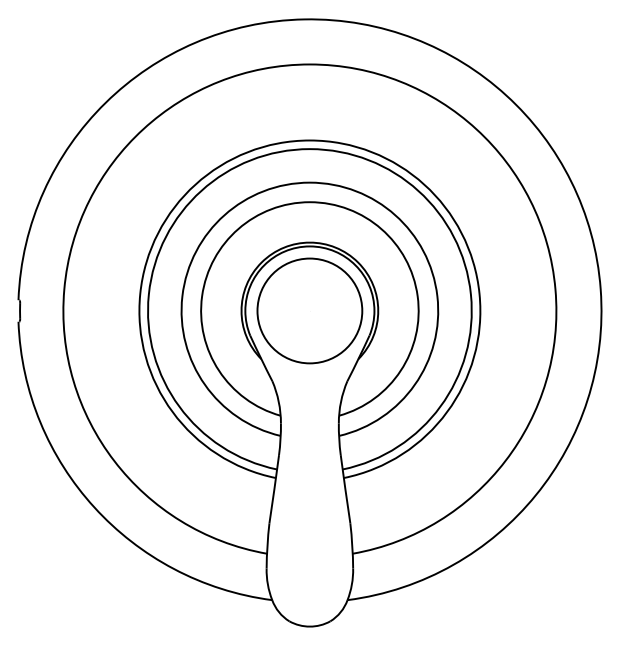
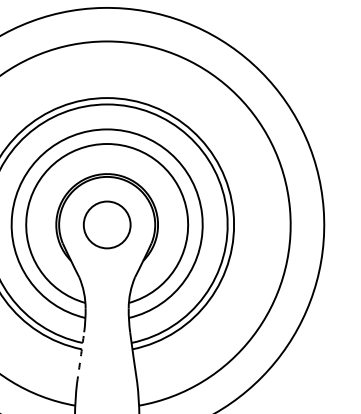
circle: (309, 310) -> (106, 224), size x0.6
arc: (274, 489) -> (80, 357), solid -> dashed

